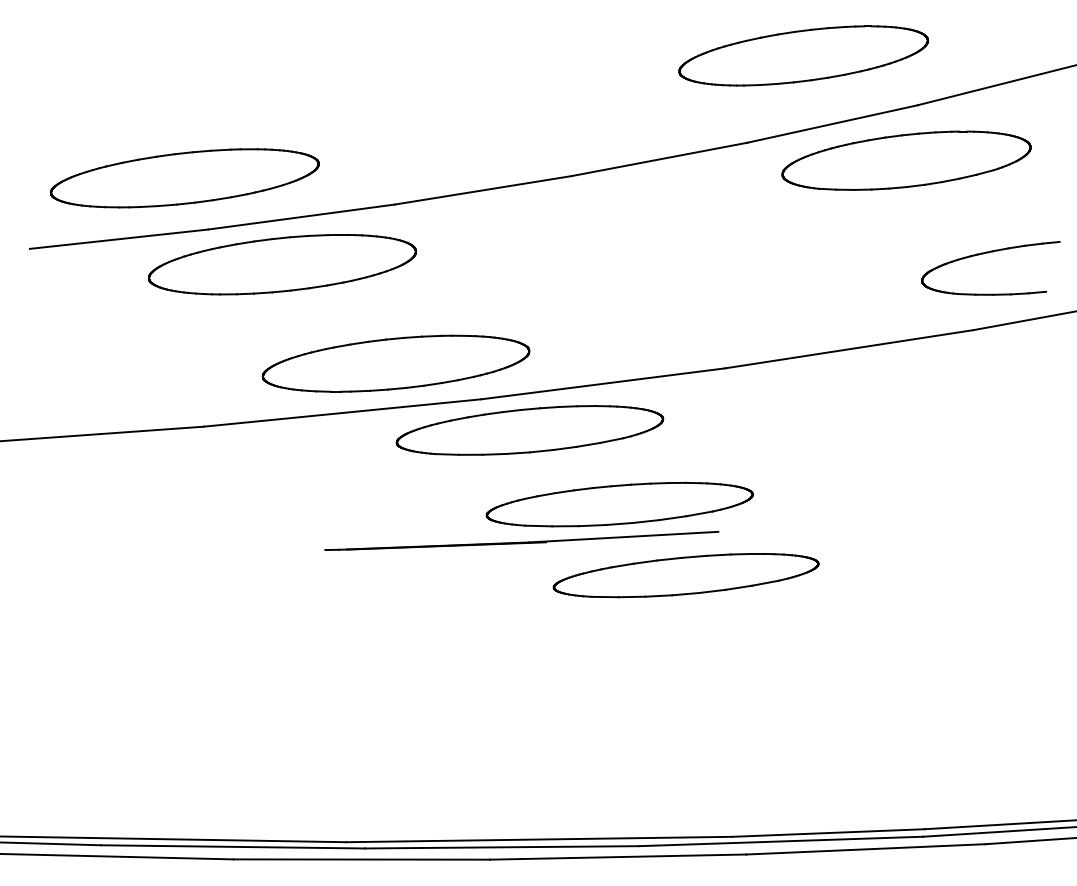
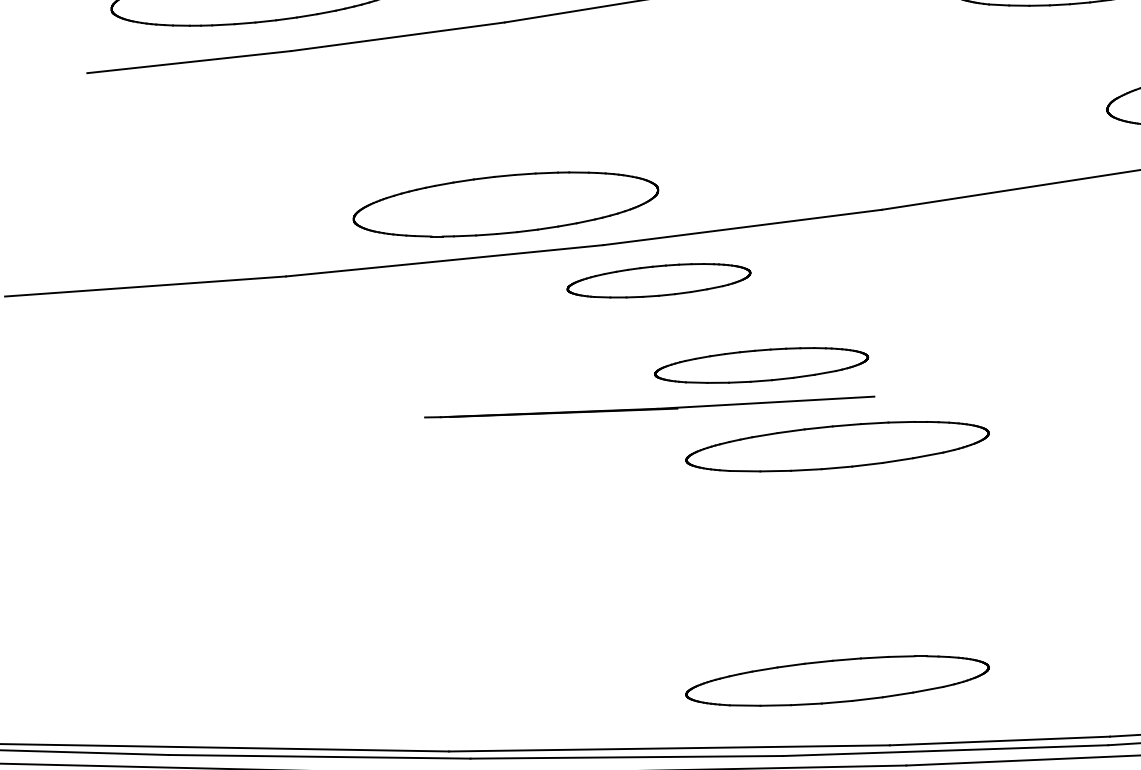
part: (282, 264) -> (376, 91), removed
part: (529, 430) -> (658, 280), size x0.6
part: (619, 504) -> (761, 365), size x0.7
part: (685, 780) -> (836, 680), added

